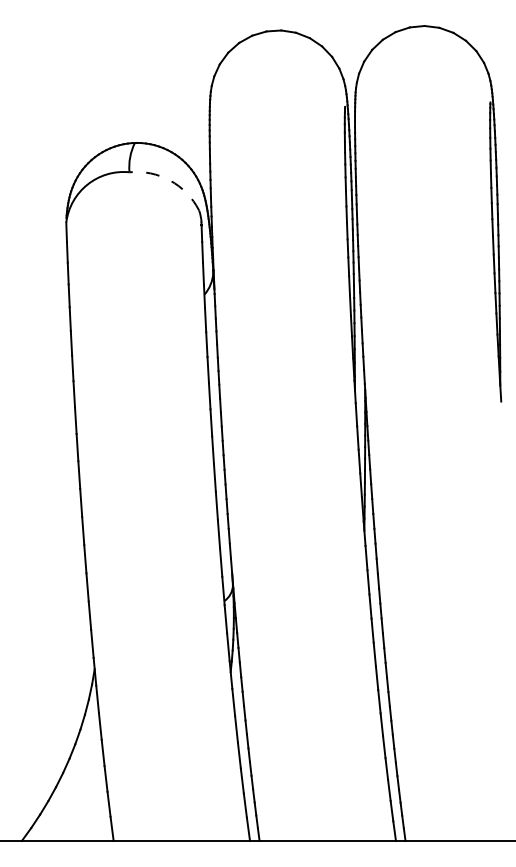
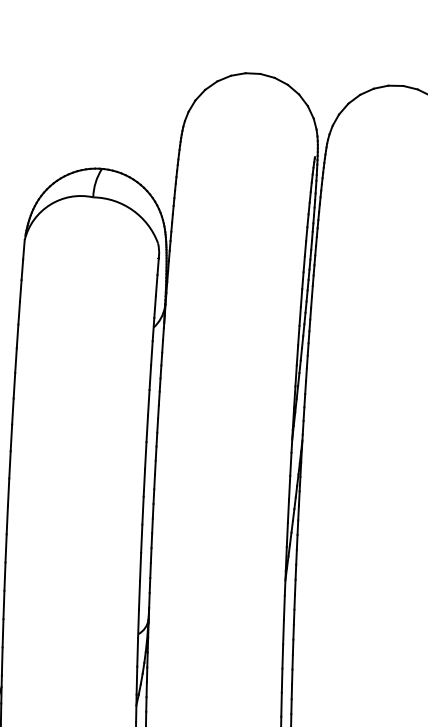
line: (170, 180) -> (133, 210), dashed -> solid

